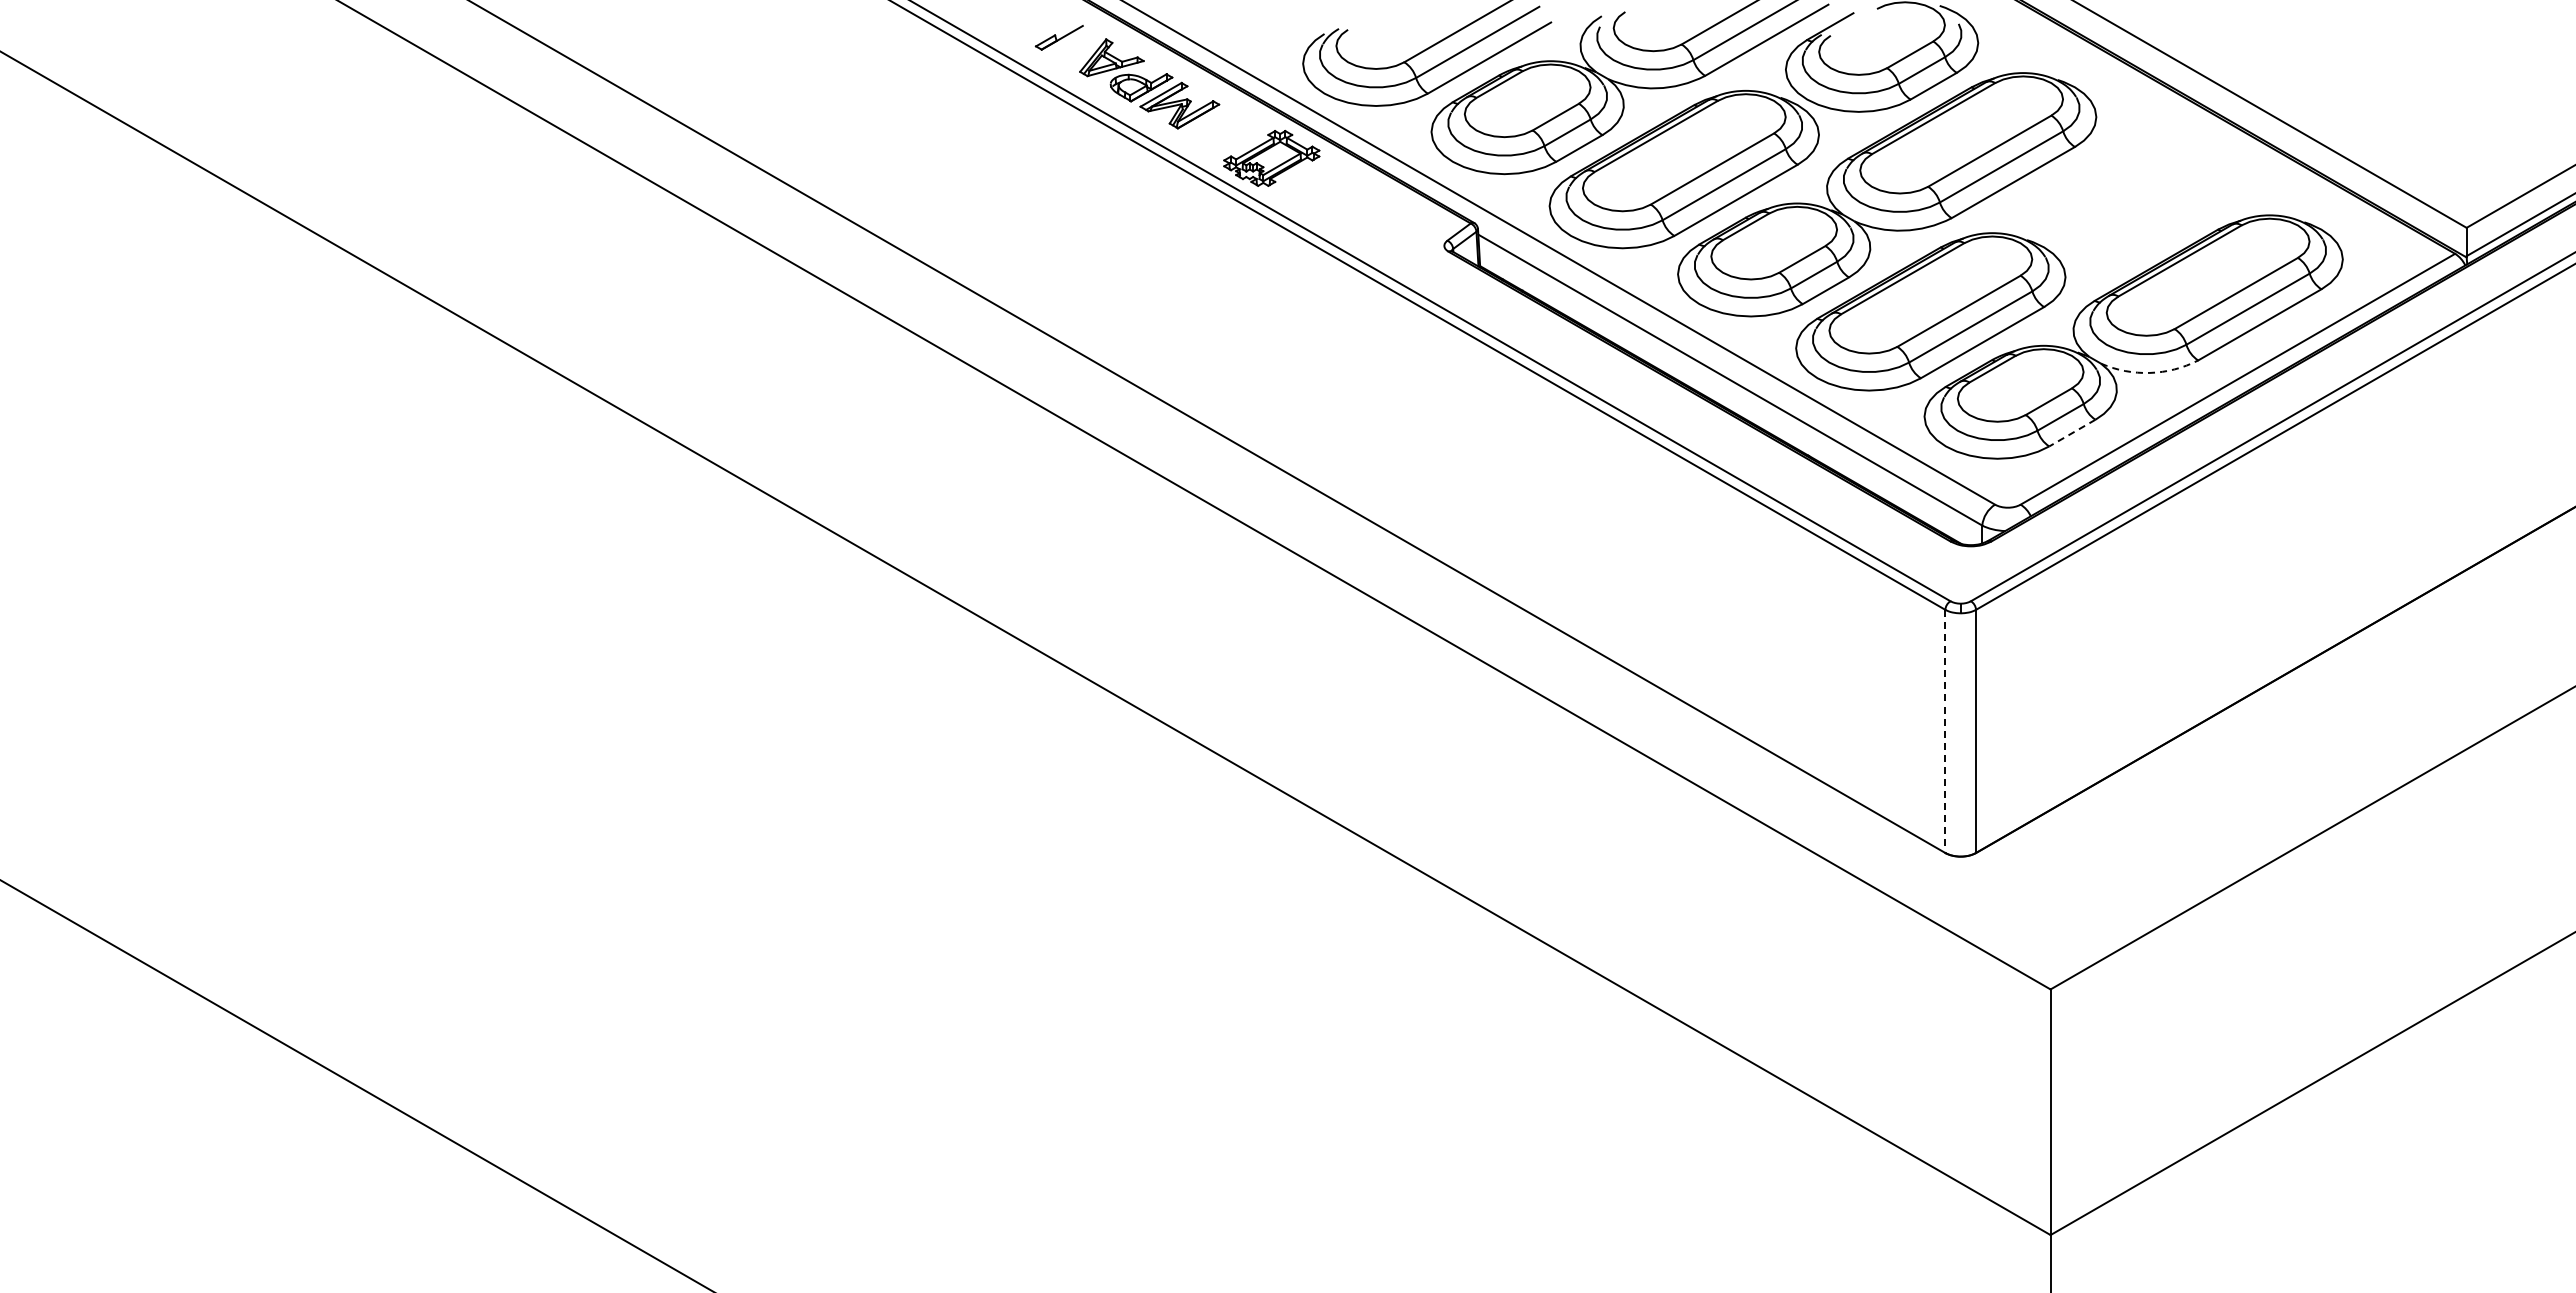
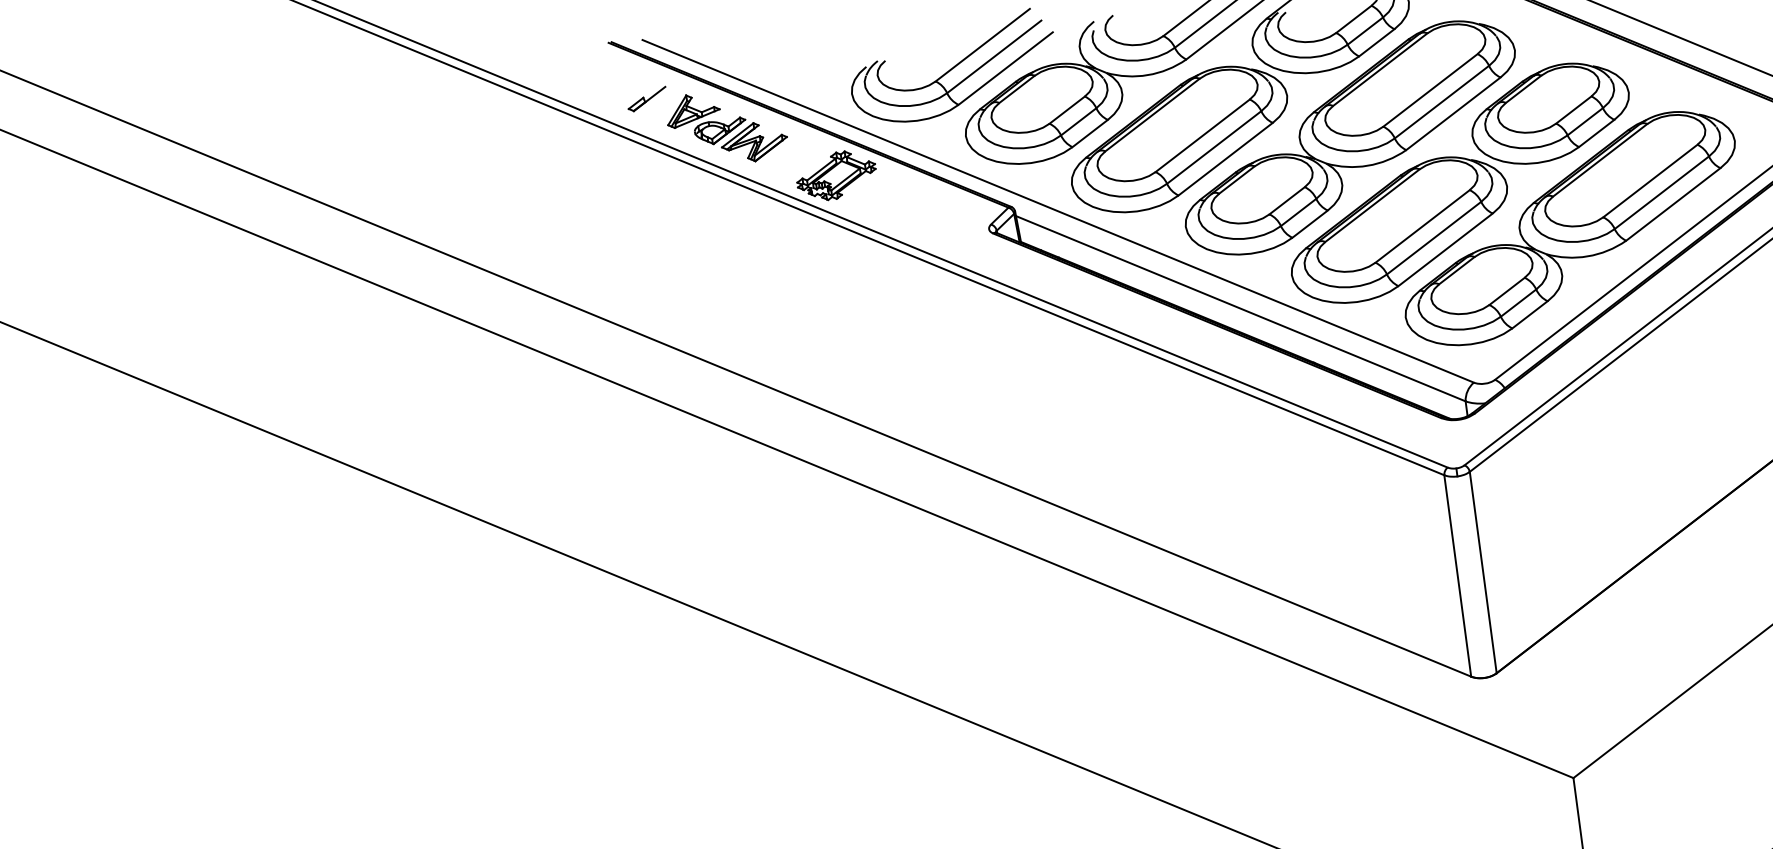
part: (2128, 197) -> (1550, 113), added
arc: (2149, 372) -> (1587, 256), dashed -> solid
line: (2072, 433) -> (1530, 315), dashed -> solid
line: (1945, 731) -> (1457, 576), dashed -> solid

